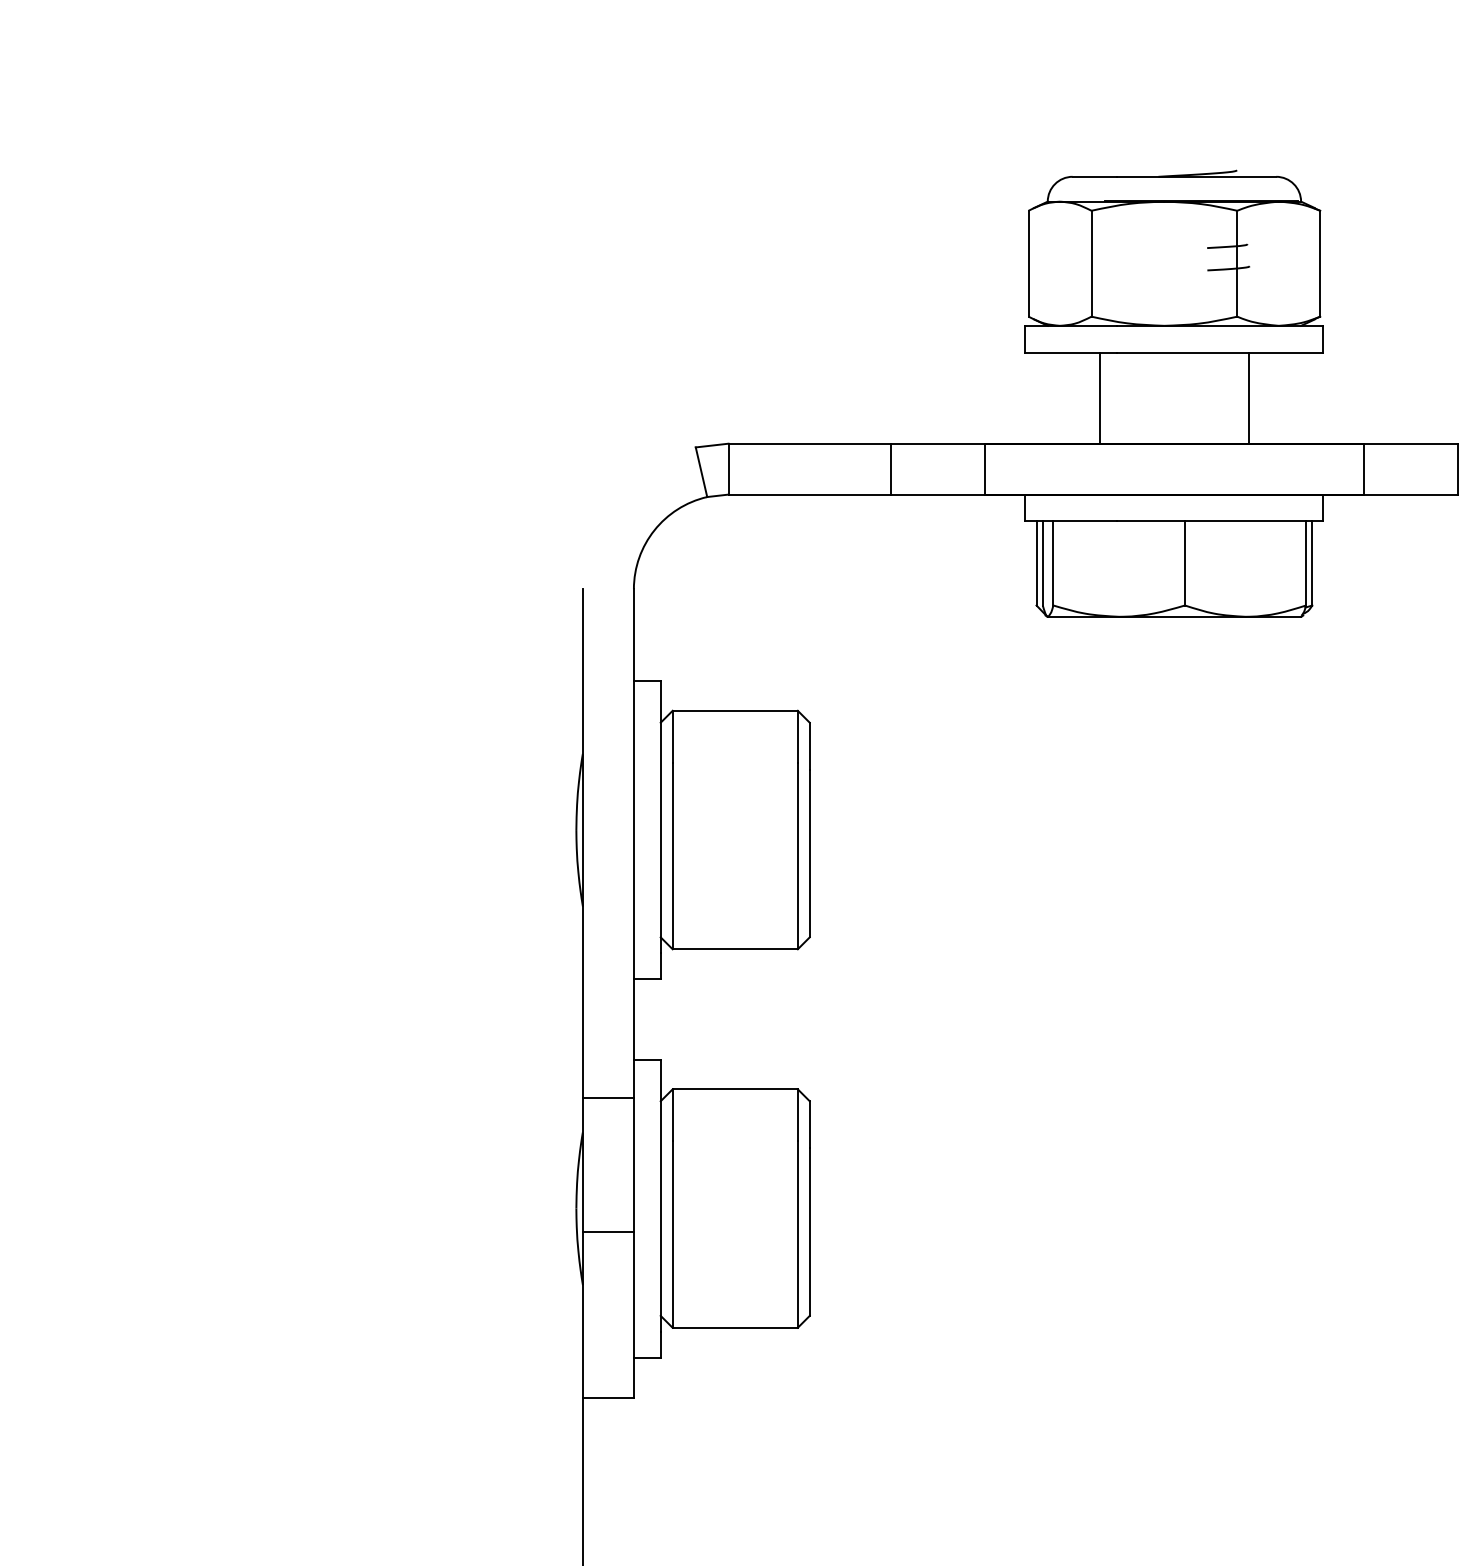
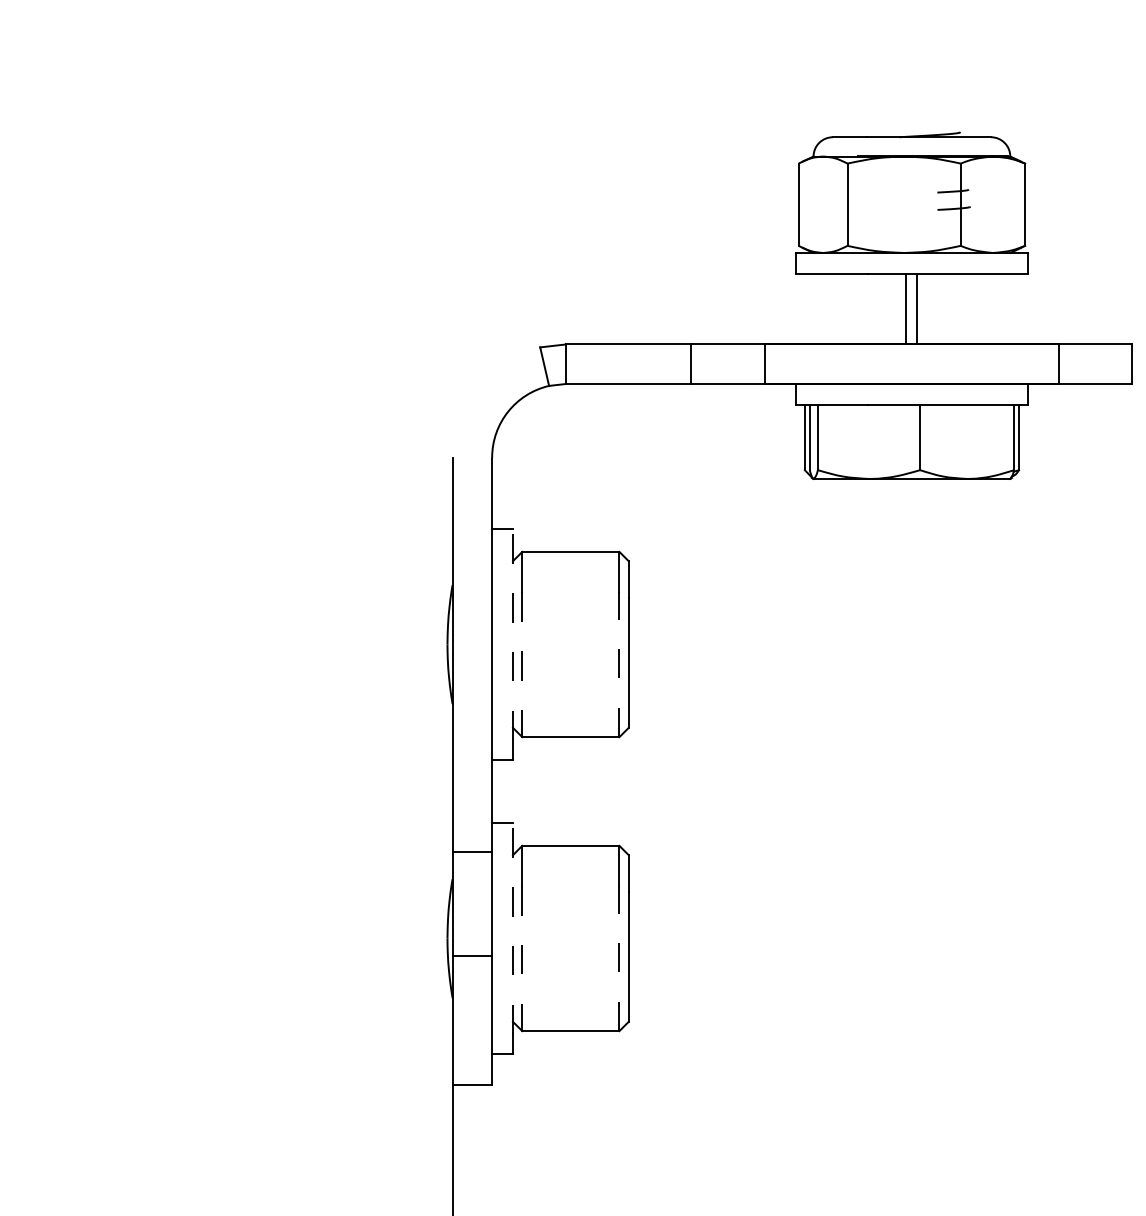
line: (1099, 397) -> (905, 308), moved
line: (1248, 397) -> (916, 308), moved
line: (660, 816) -> (512, 634), solid -> dashed
line: (797, 855) -> (619, 664), solid -> dashed
line: (672, 856) -> (522, 665), solid -> dashed
line: (660, 1195) -> (512, 928), solid -> dashed
line: (797, 1234) -> (619, 958), solid -> dashed
line: (672, 1235) -> (522, 959), solid -> dashed

